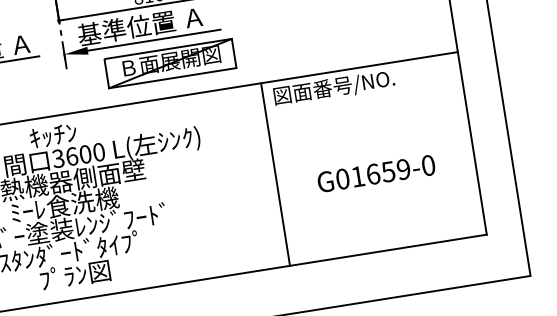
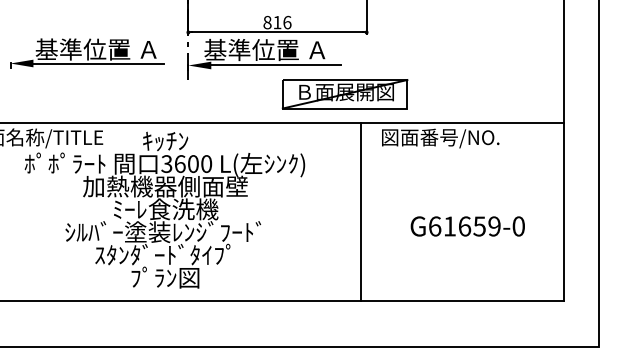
part: (169, 63) -> (344, 94), moved
line: (275, 174) -> (360, 211), moved
text: (343, 179) -> (435, 226), G01659-0 -> G61659-0

